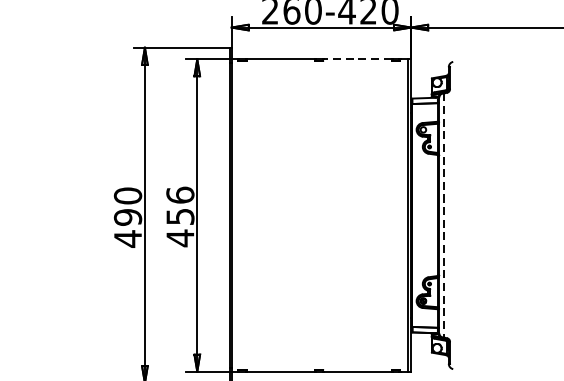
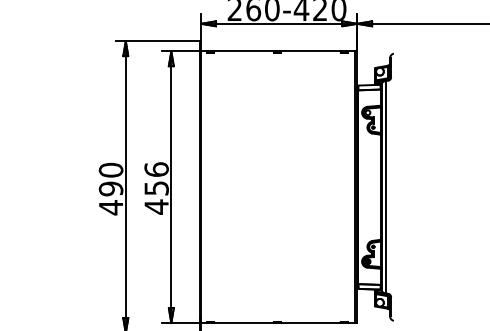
line: (357, 59) -> (310, 51), dashed -> solid
line: (444, 215) -> (386, 187), dashed -> solid

